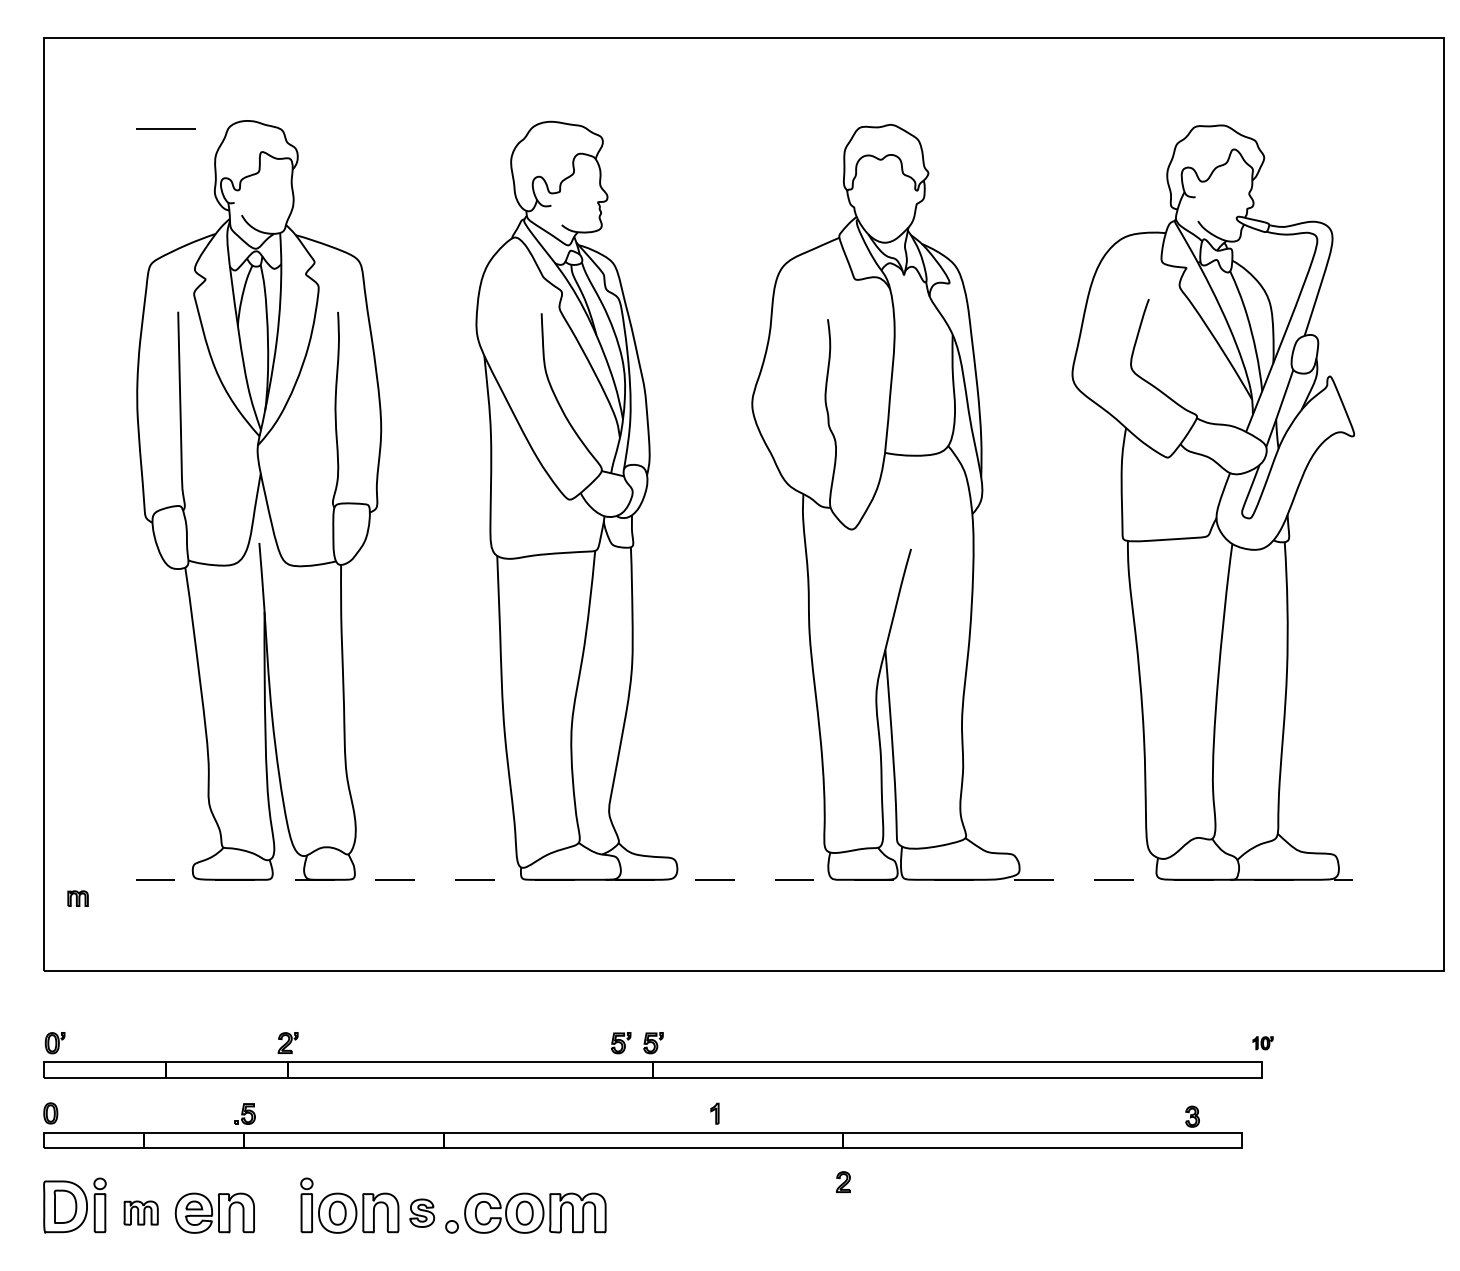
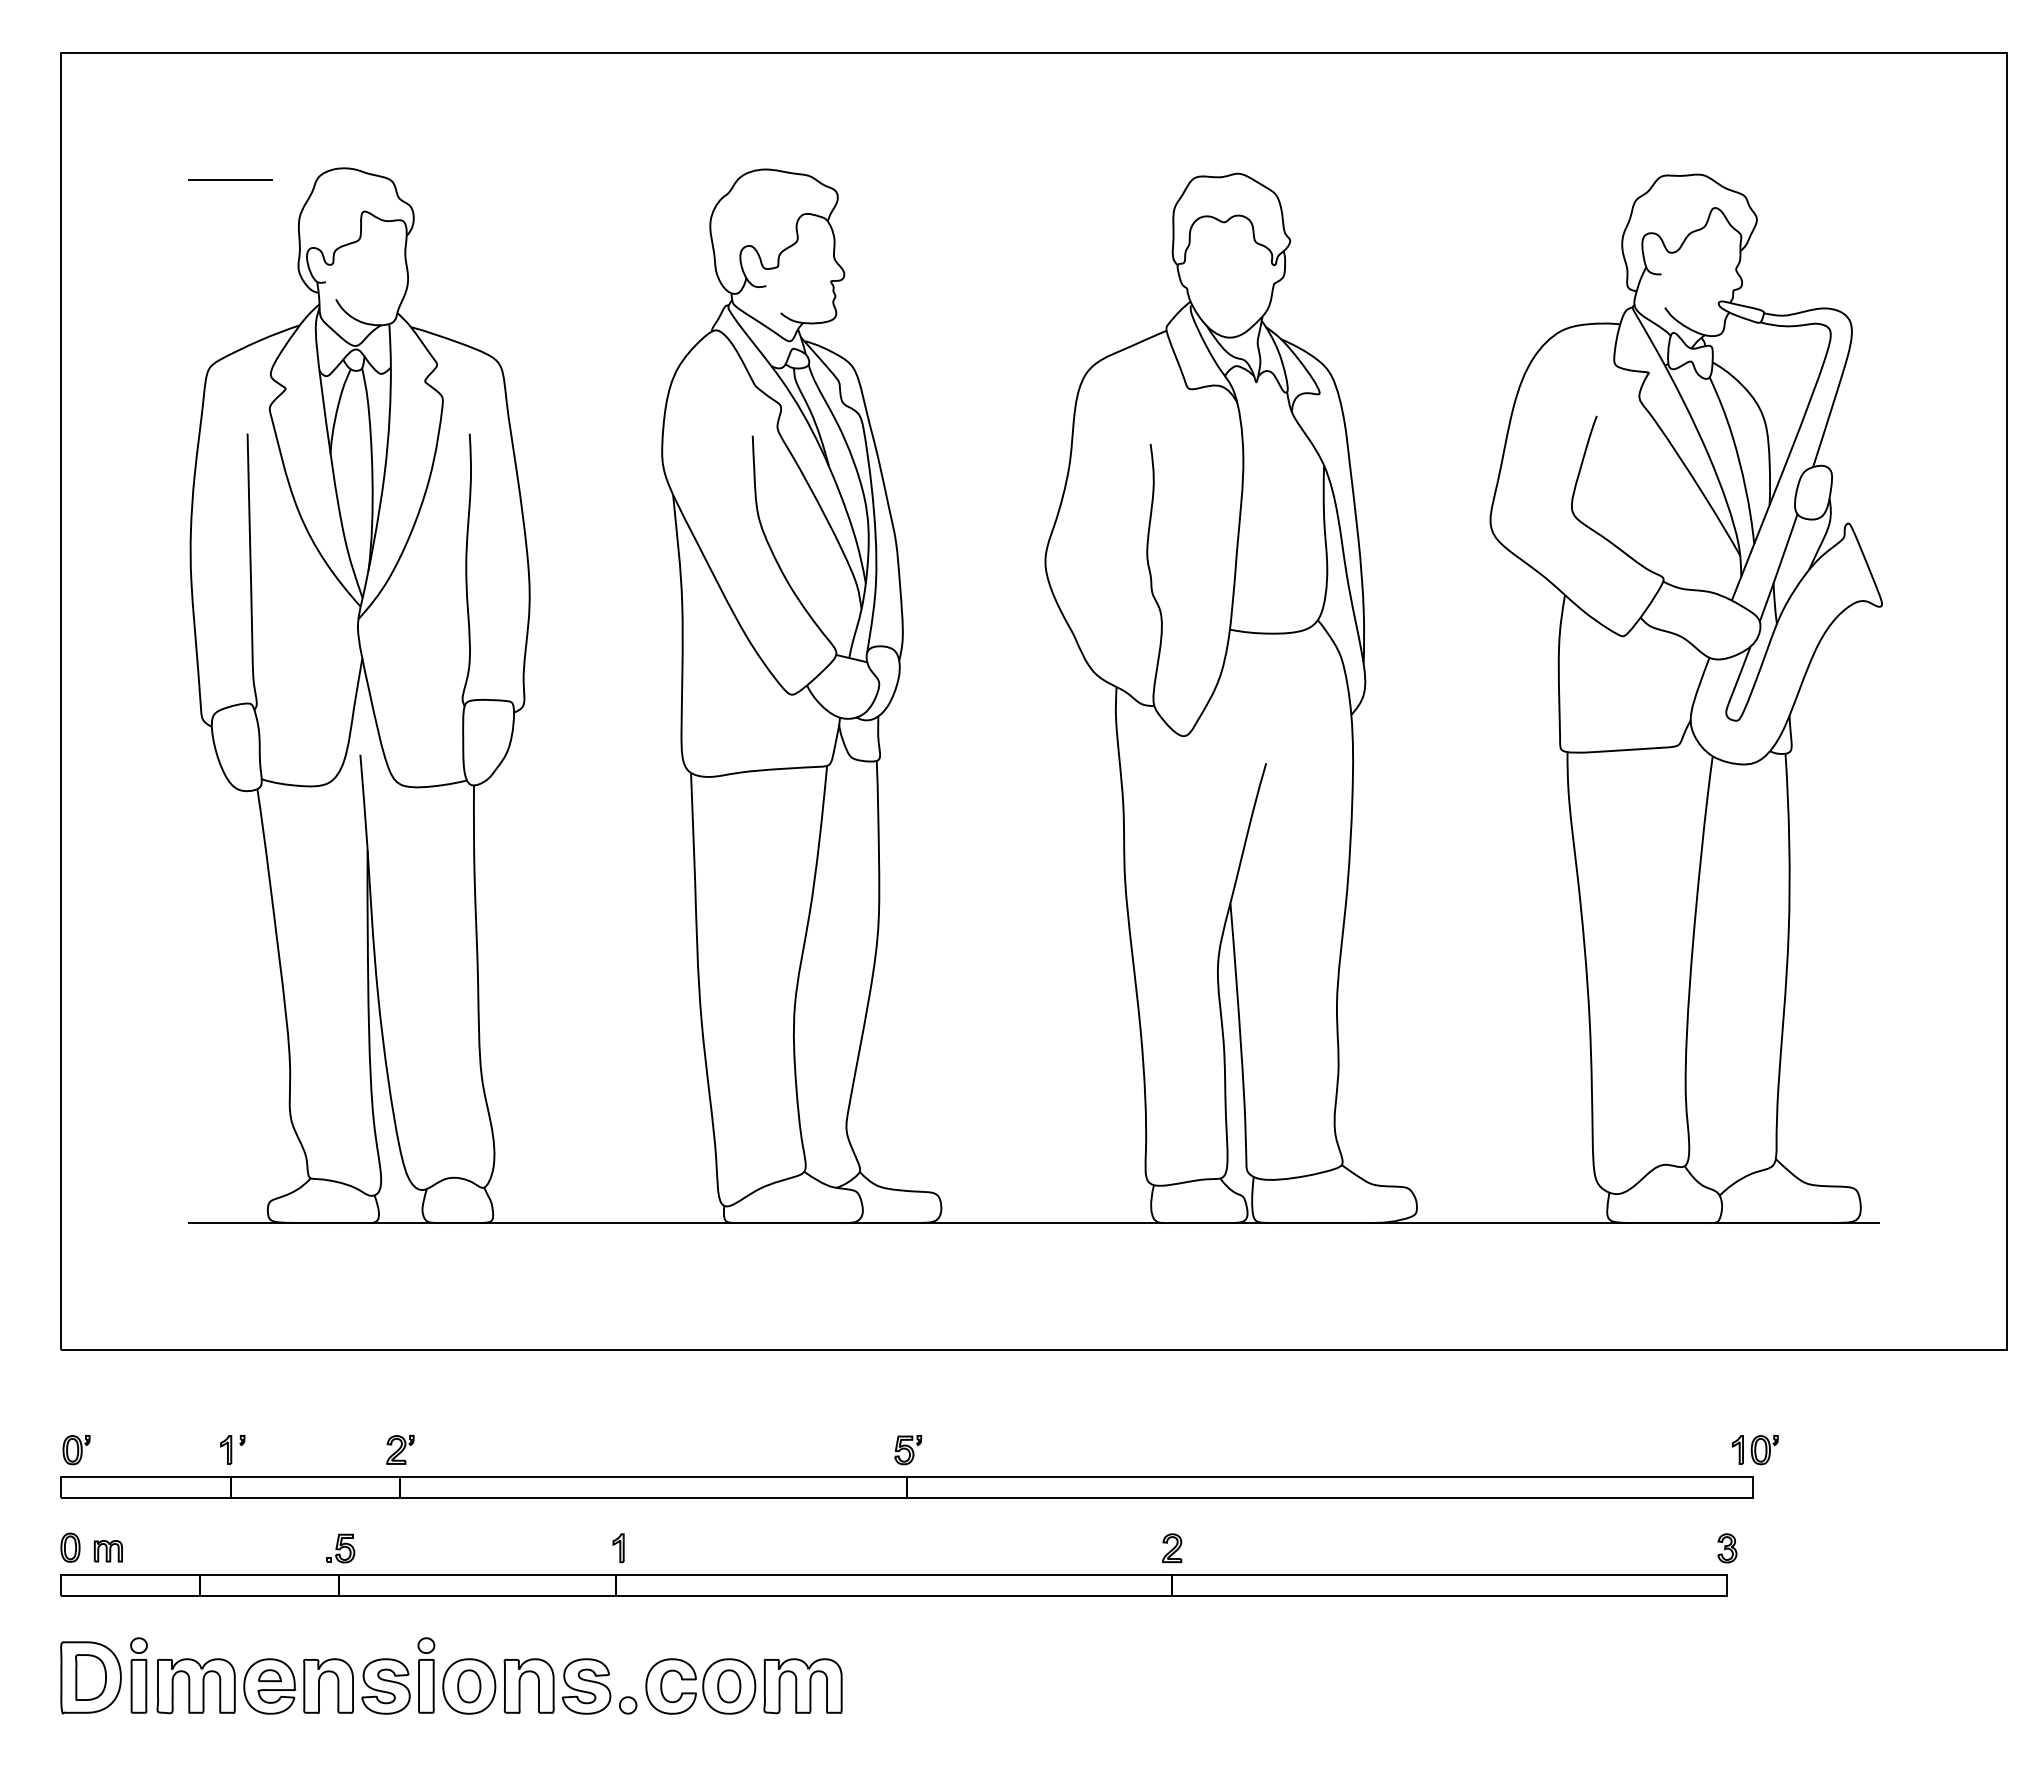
line: (744, 880) -> (1034, 1223), dashed -> solid
part: (77, 898) -> (107, 1551), moved
part: (167, 1042) -> (232, 1449), added
part: (621, 1043) -> (863, 1450), removed
part: (1263, 1043) -> (1755, 1450), size x1.67
part: (714, 1113) -> (618, 1547), moved
part: (1192, 1116) -> (1727, 1548), moved
part: (843, 1181) -> (1172, 1547), moved
part: (140, 1213) -> (195, 1686), size x1.67
part: (277, 1213) -> (385, 1686), added
part: (422, 1213) -> (586, 1686), size x1.43

